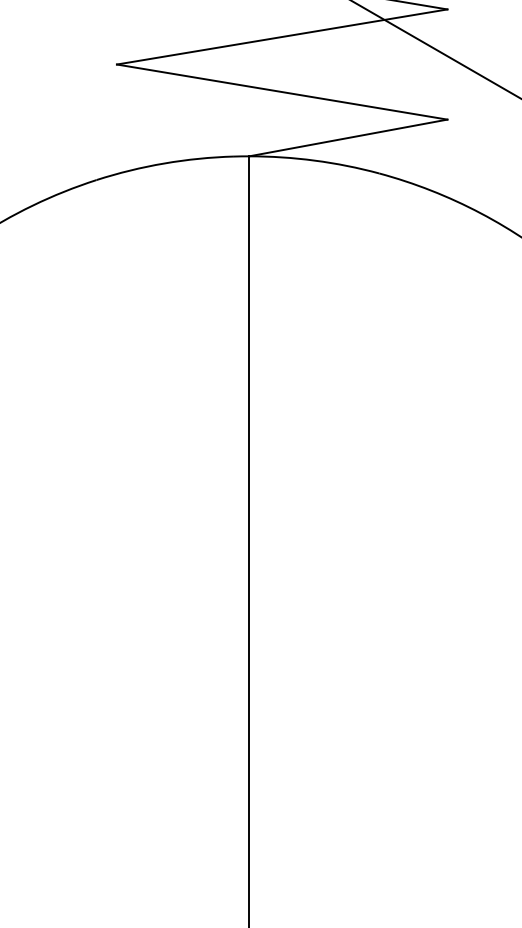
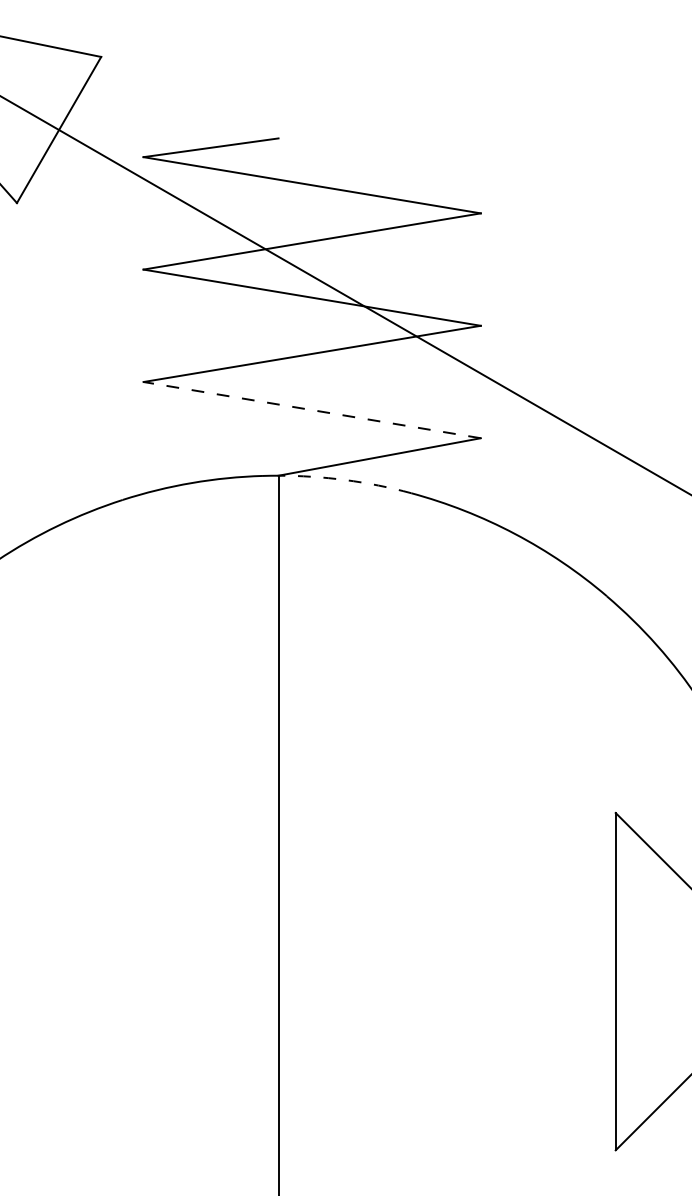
line: (282, 92) -> (312, 410), solid -> dashed
arc: (314, 161) -> (345, 480), solid -> dashed

